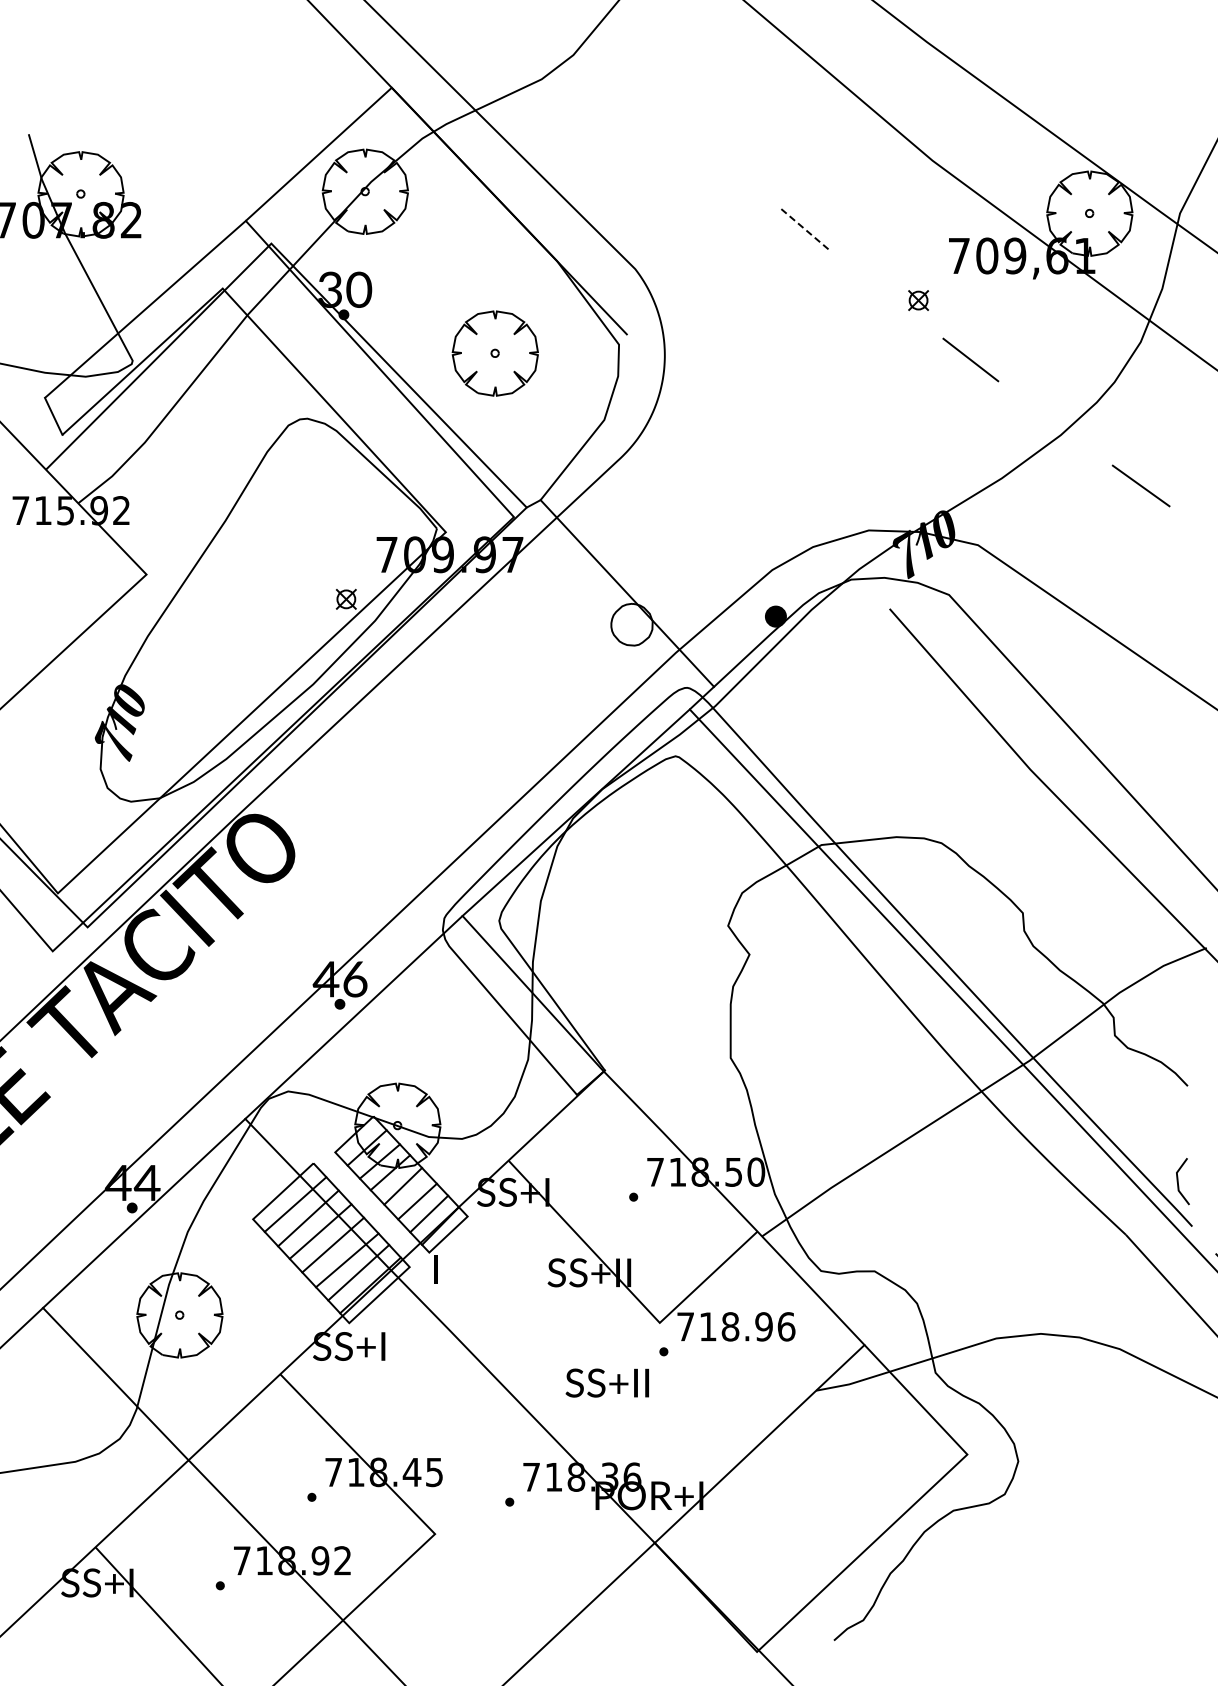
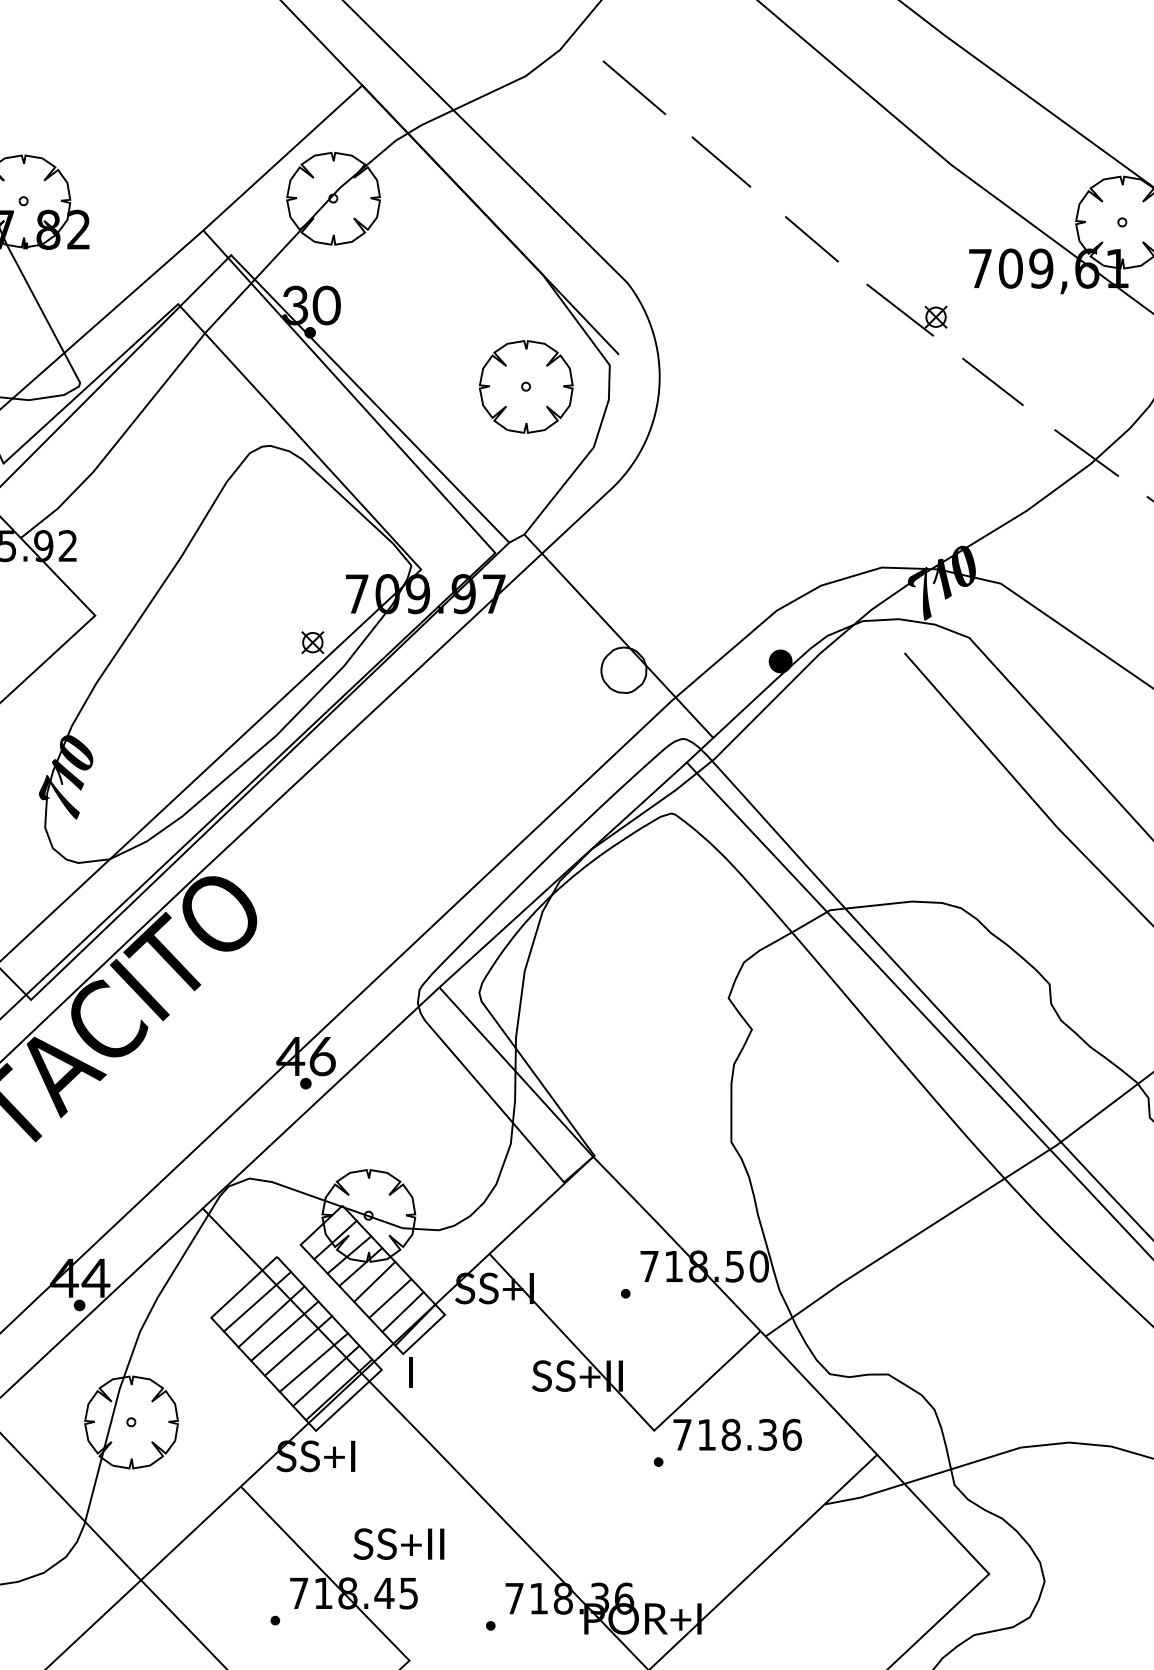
line: (641, 89) -> (634, 87), added
line: (721, 157) -> (721, 161), added
line: (804, 228) -> (811, 238), dashed -> solid
line: (885, 293) -> (900, 309), added
part: (494, 353) -> (525, 386), moved
line: (1056, 425) -> (1086, 453), added
text: (763, 1326) -> (767, 1434), 718.96 -> 718.36
text: (606, 1382) -> (397, 1543), moved

